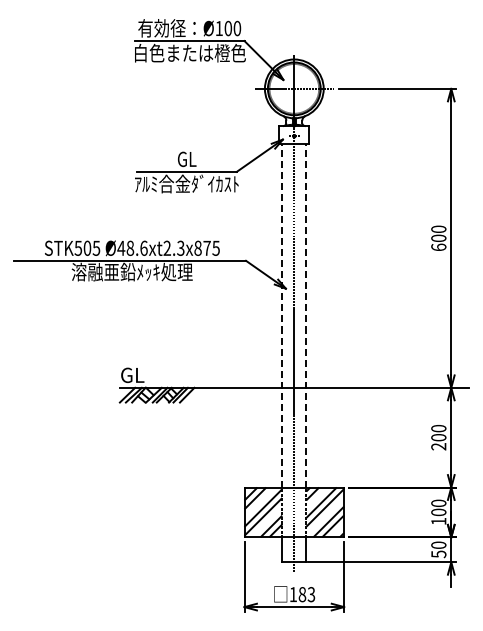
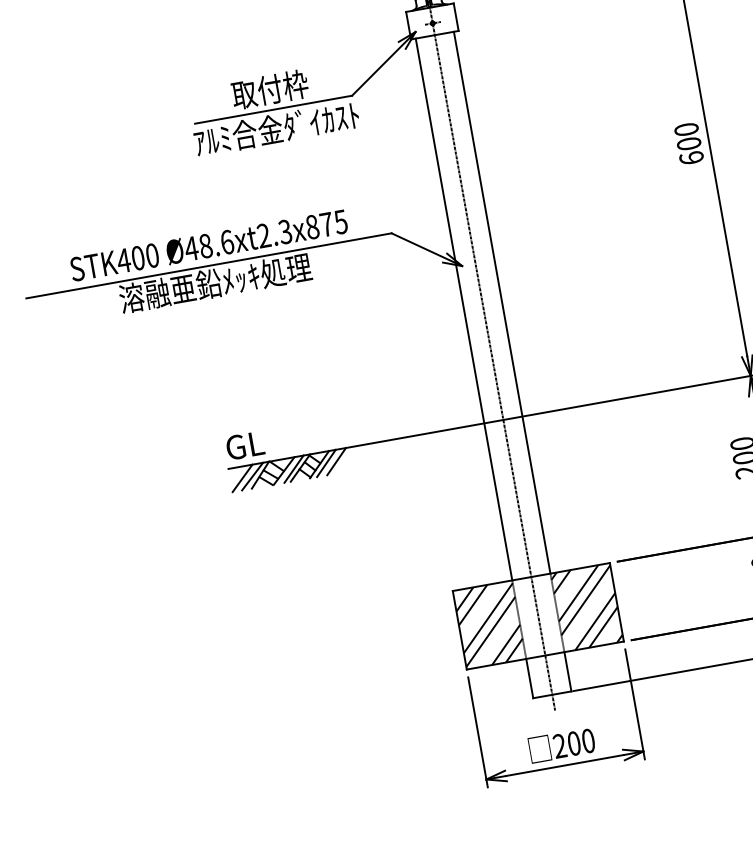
text: (186, 158) -> (269, 88), GL -> 取付枠
text: (87, 247) -> (138, 256), STK505 -> STK400
line: (282, 315) -> (464, 309), dashed -> solid
line: (306, 315) -> (502, 302), dashed -> solid
text: (302, 594) -> (574, 743), 183 -> 200

